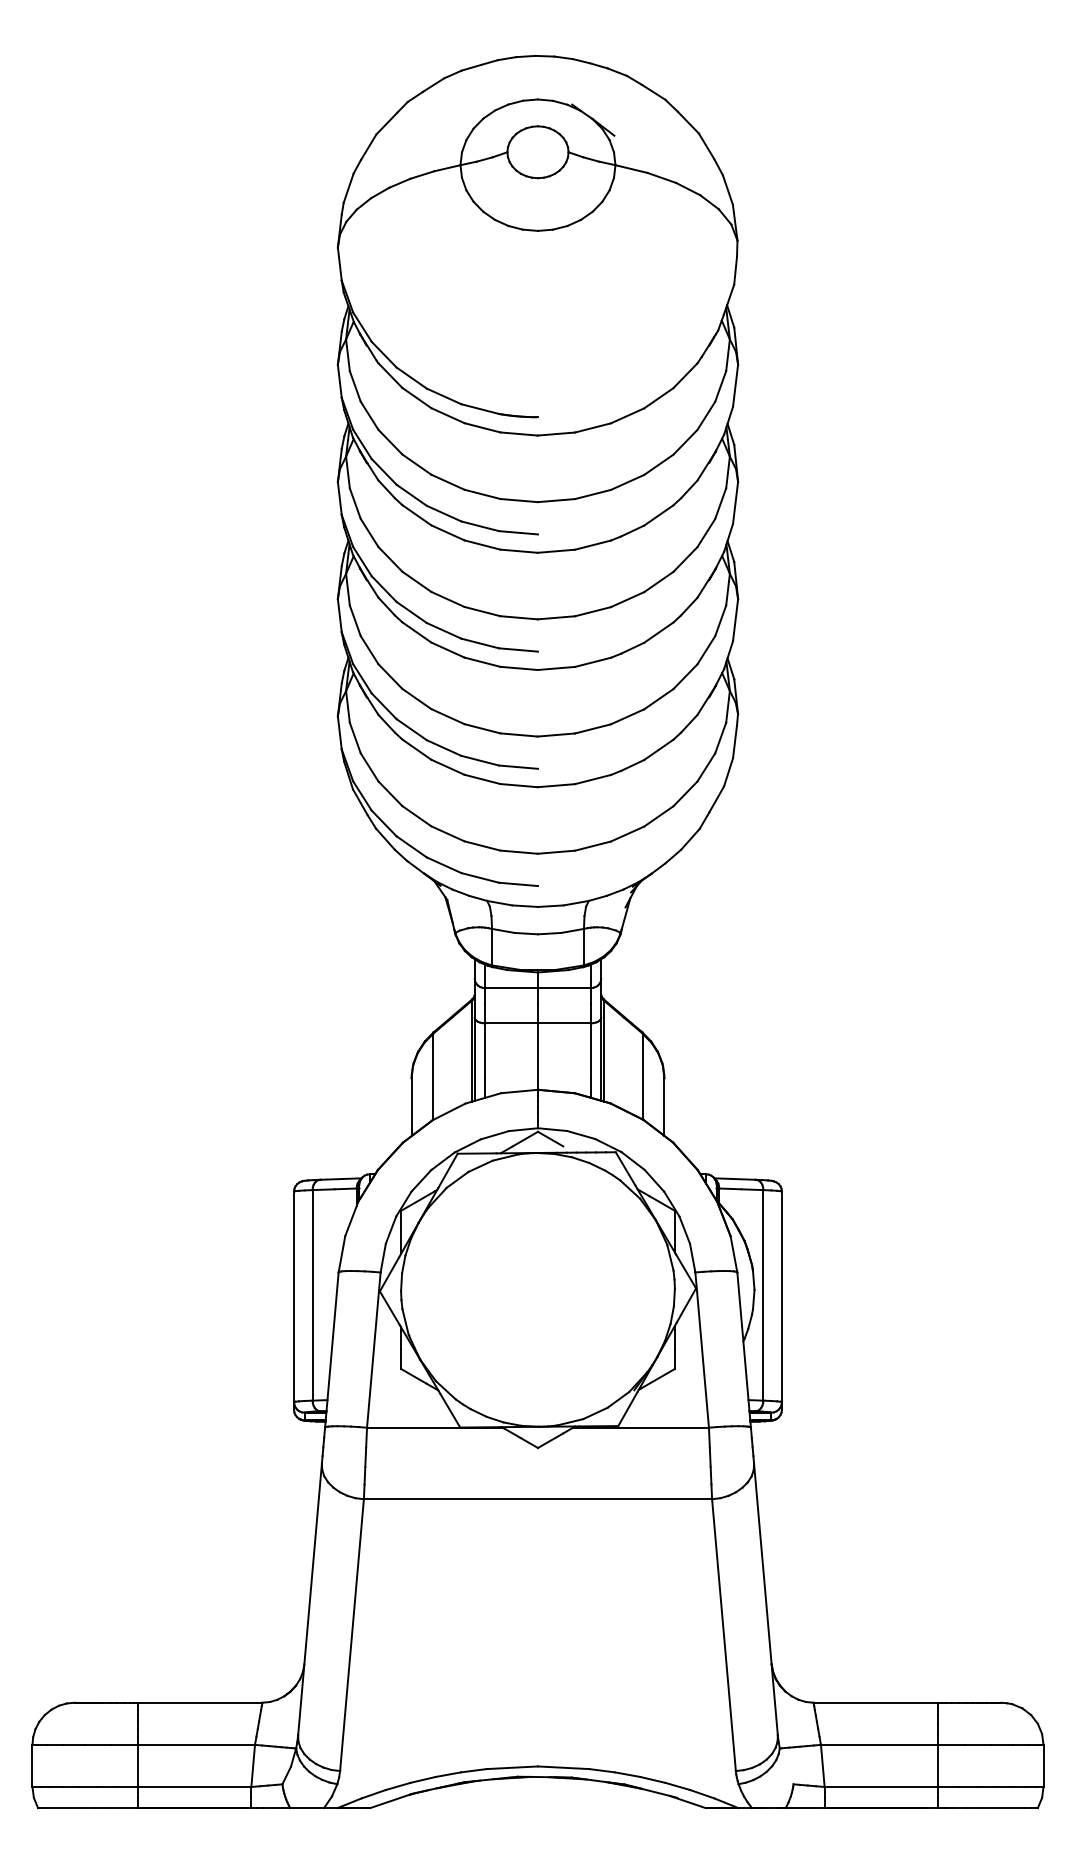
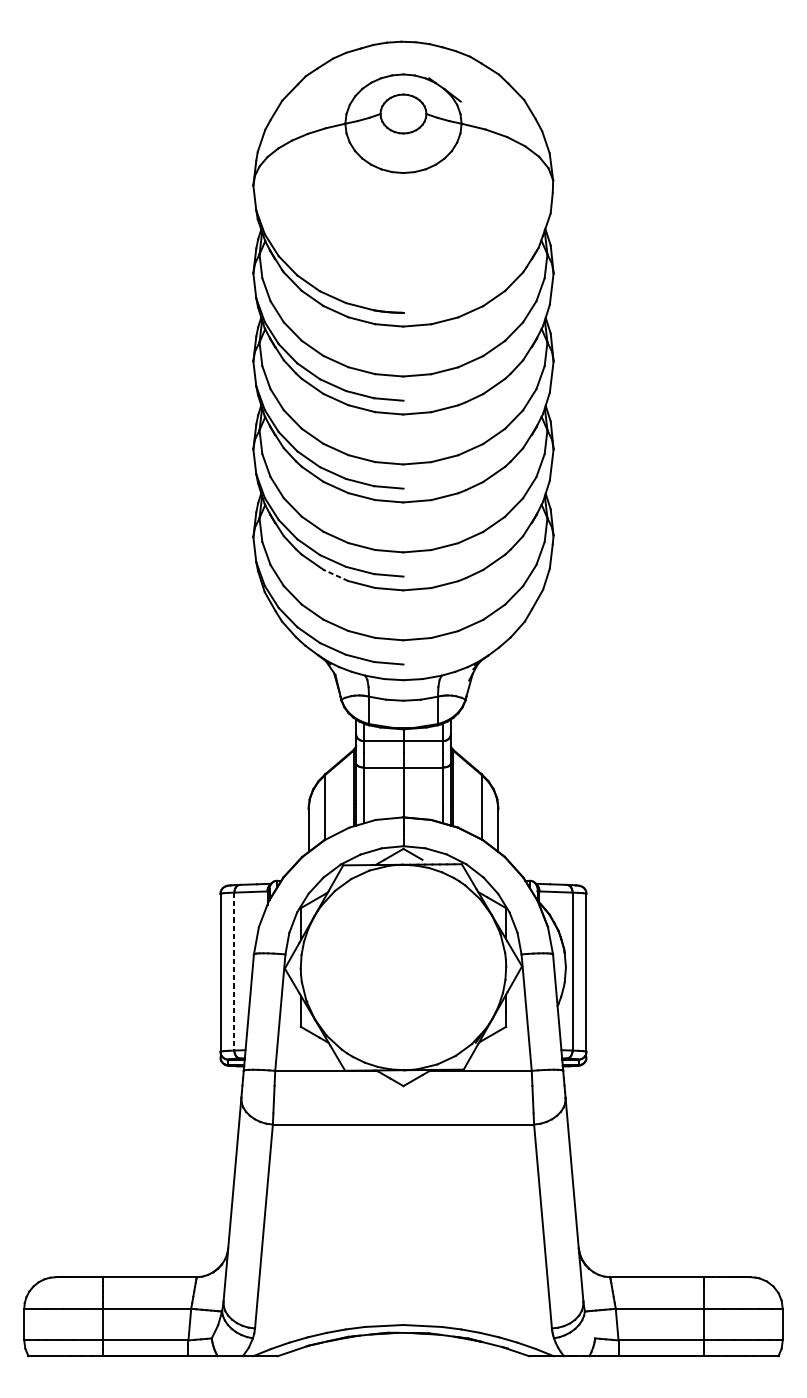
line: (447, 767) -> (335, 575), solid -> dashed
line: (312, 1295) -> (234, 971), solid -> dashed

